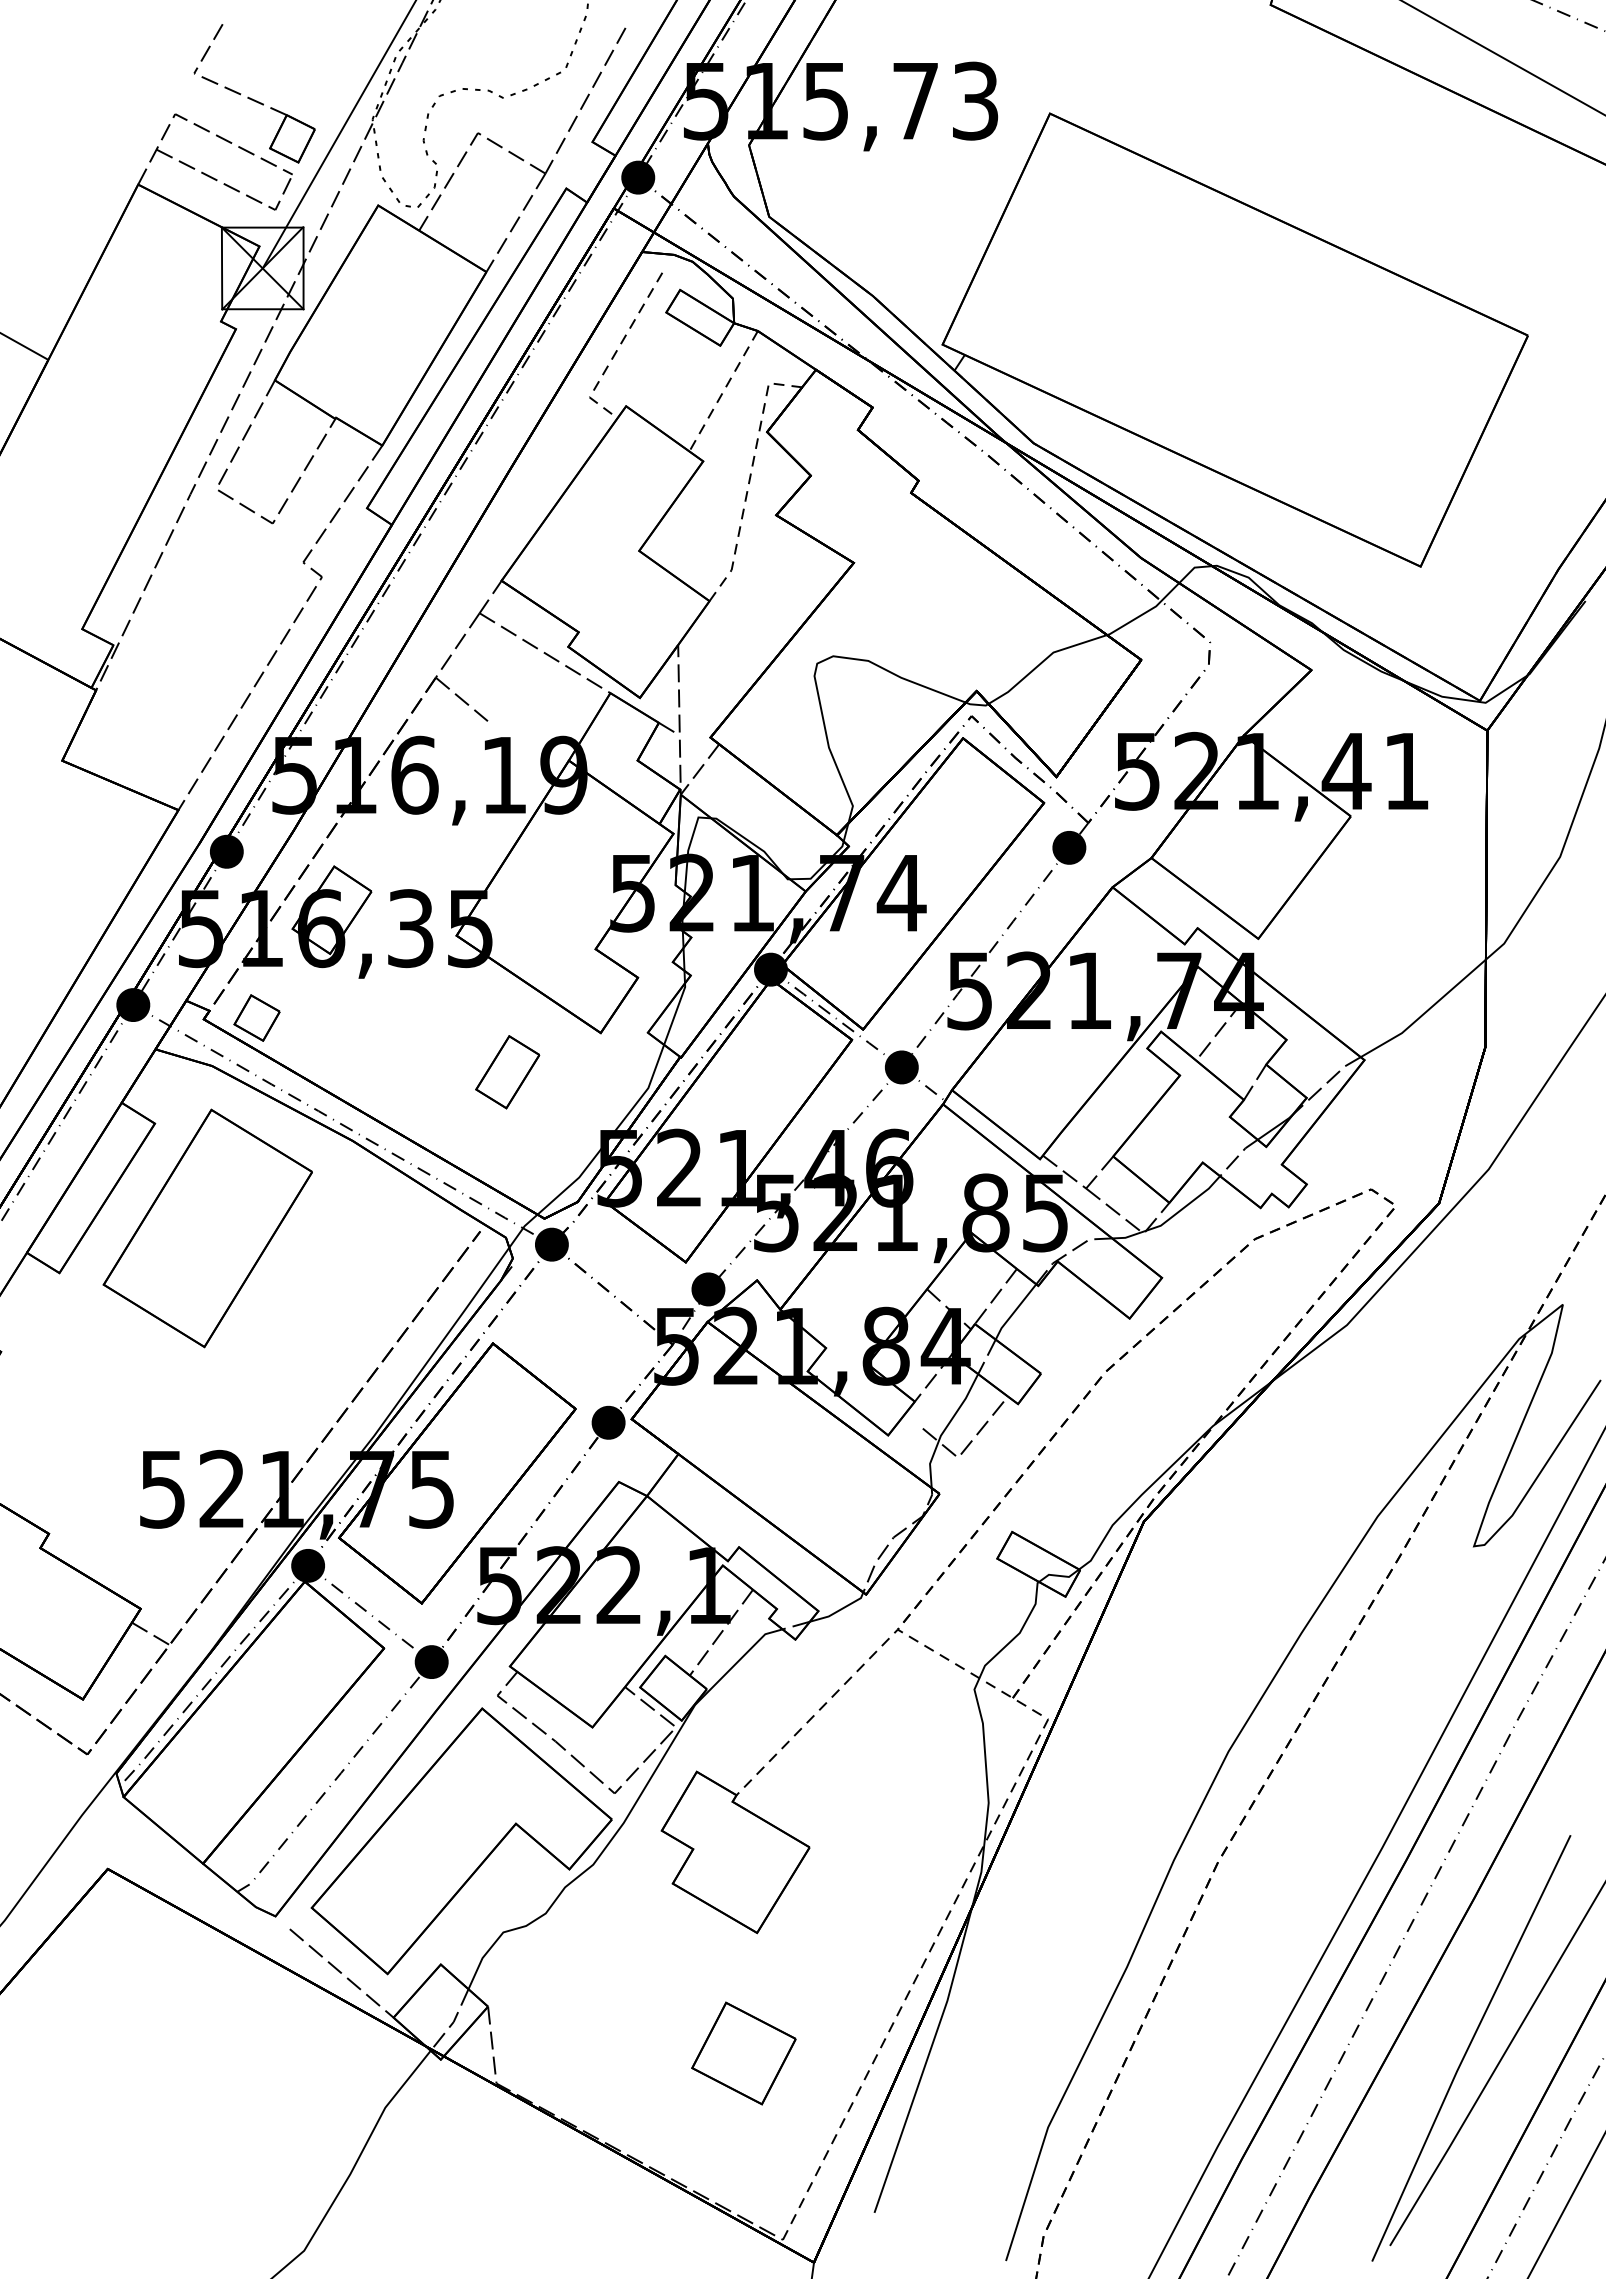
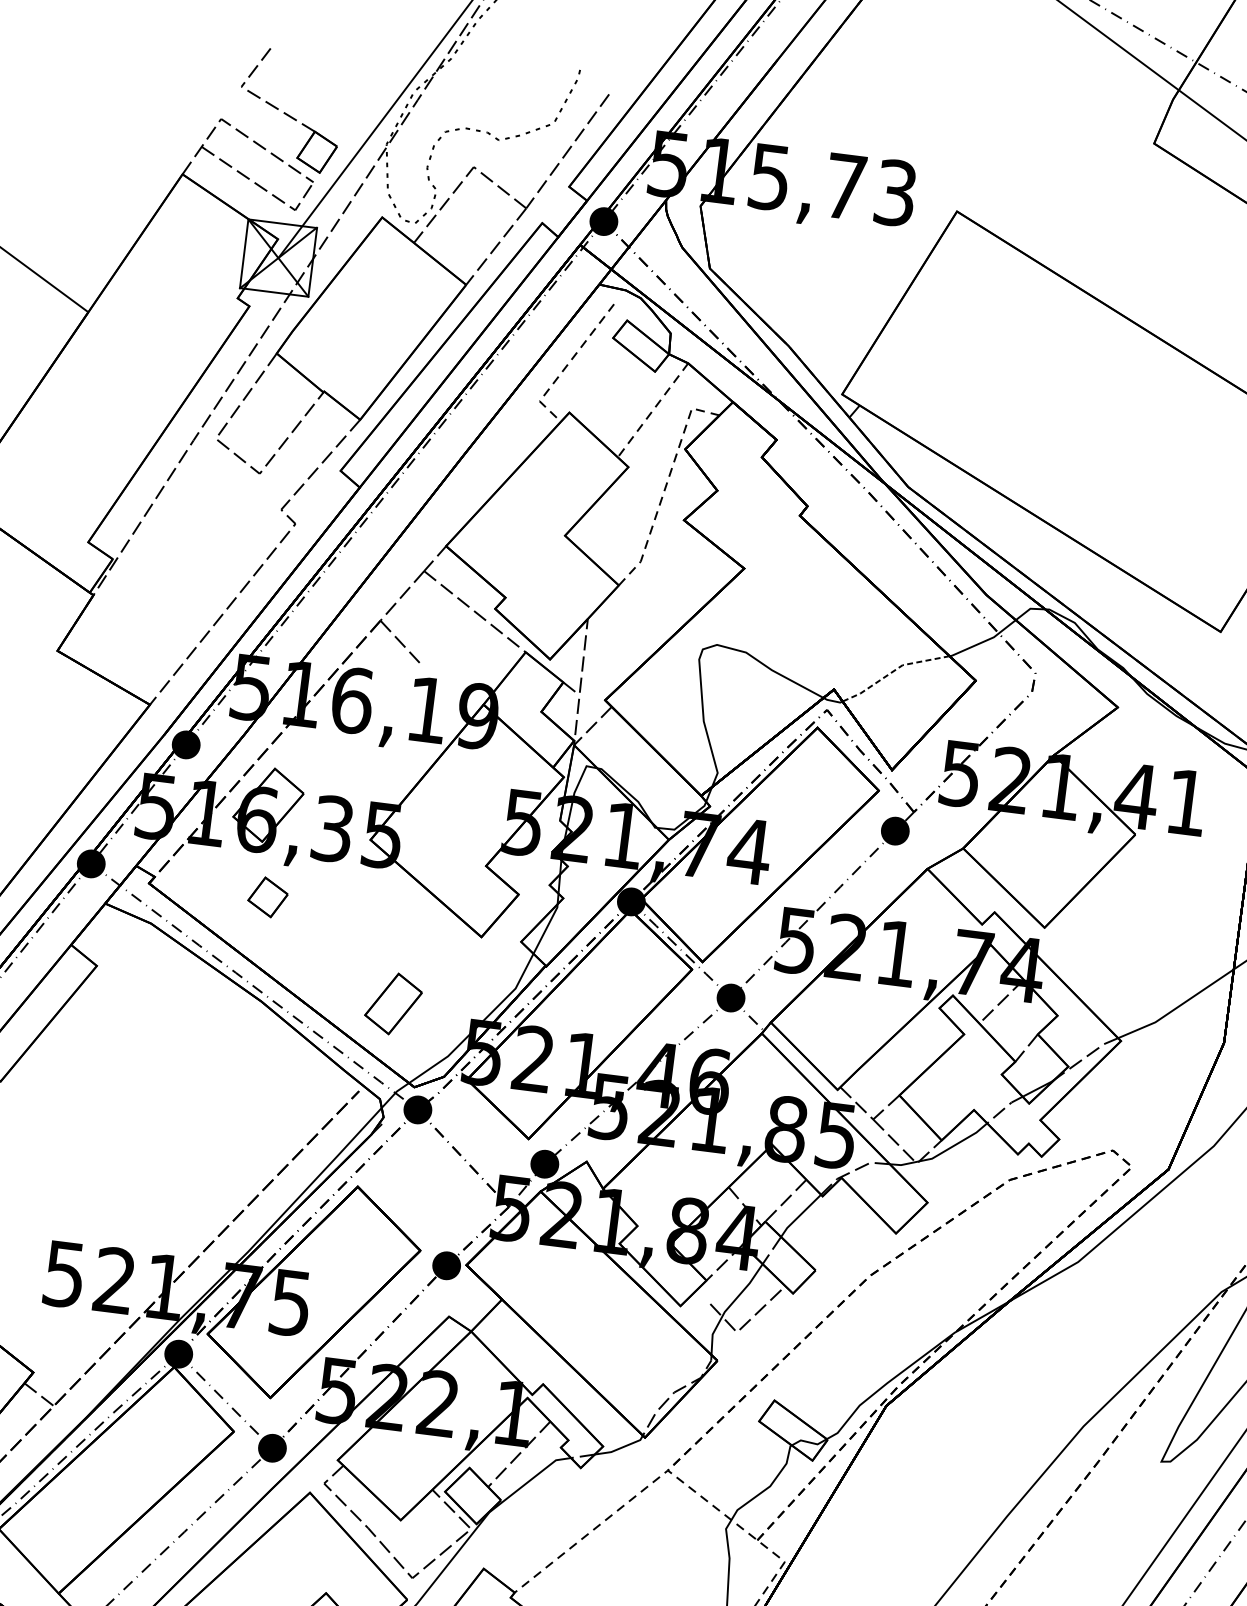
line: (1043, 661) -> (893, 671), solid -> dashed
part: (256, 1017) -> (267, 896), moved
part: (507, 1072) -> (393, 1004), moved
part: (207, 1228) -> (129, 1059), removed

